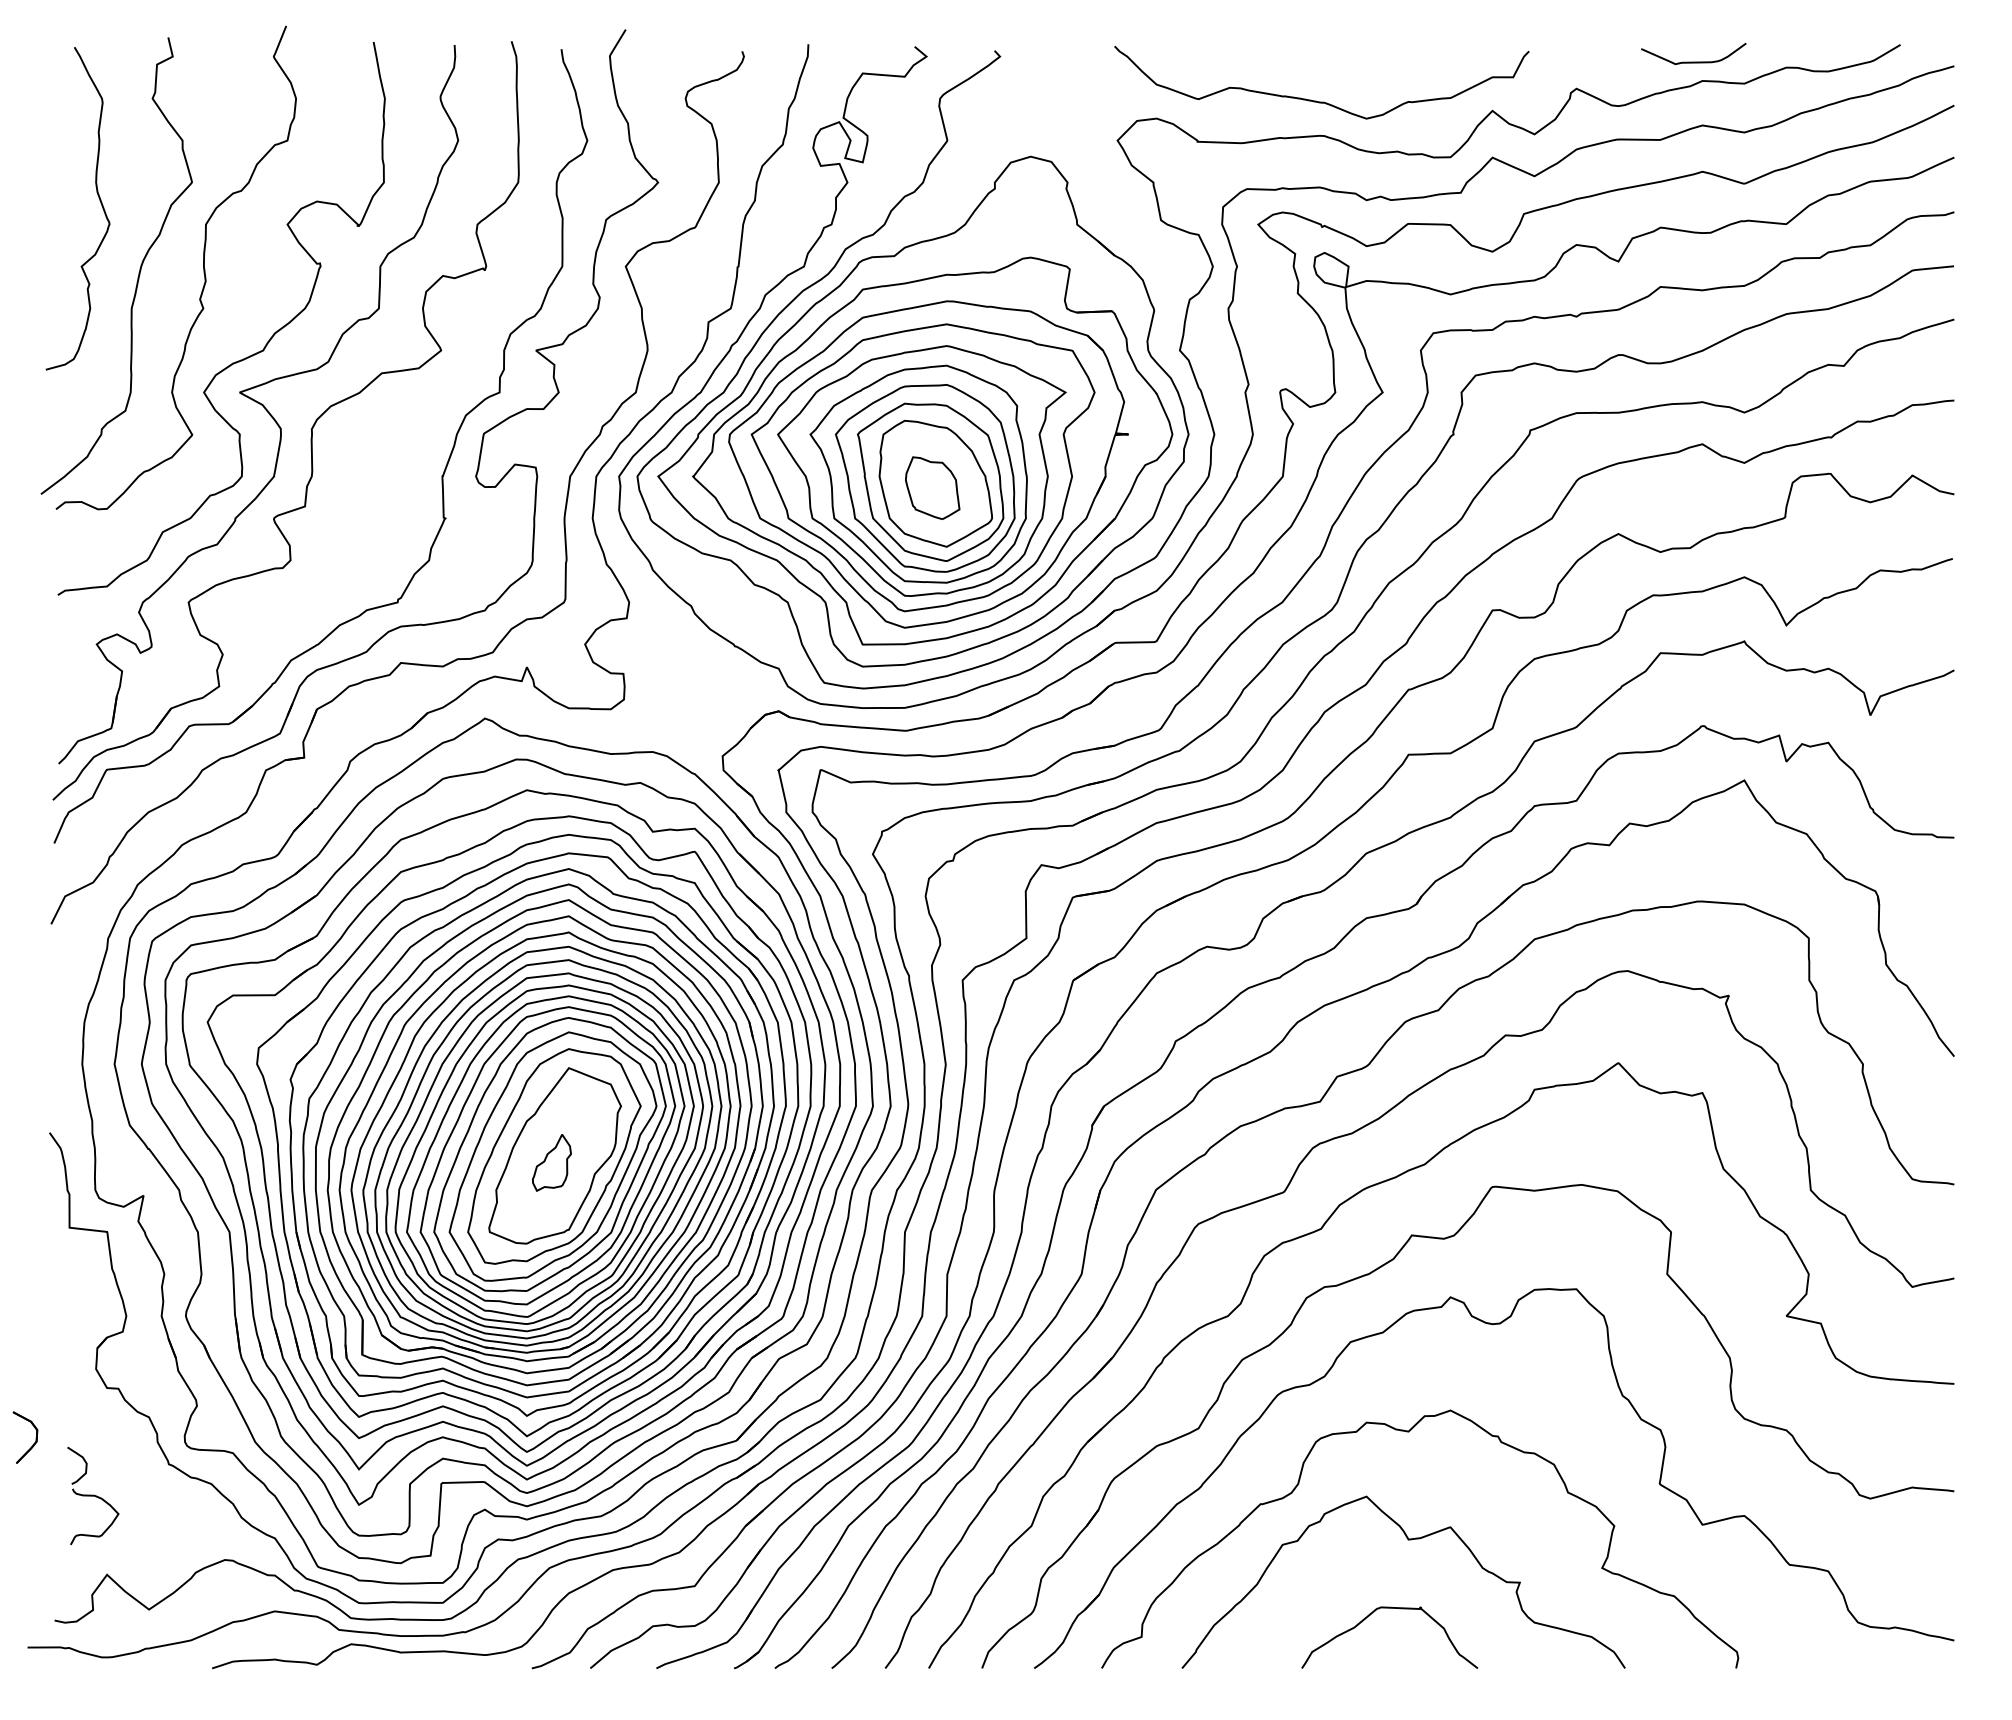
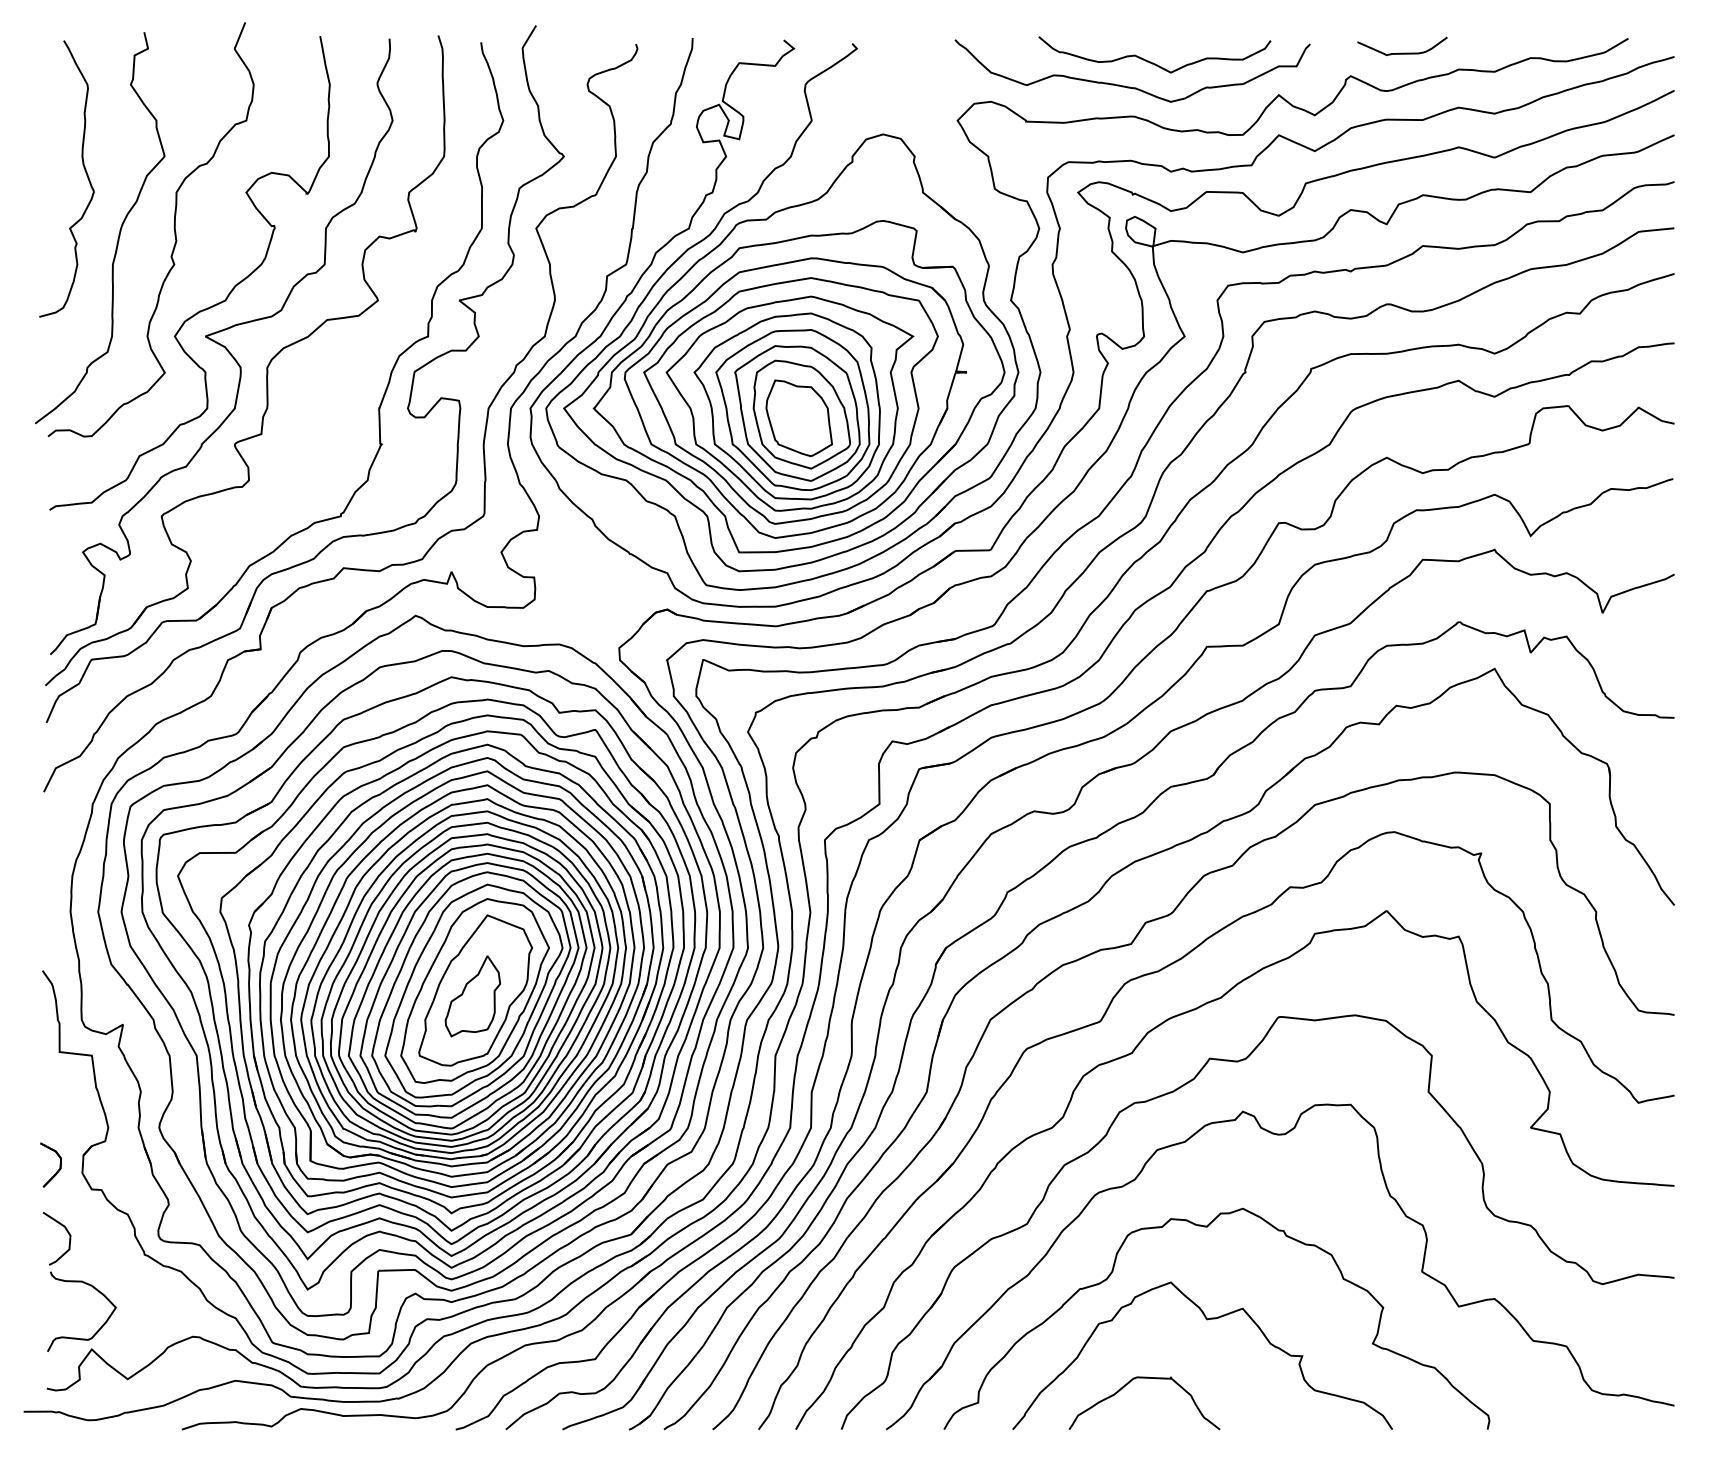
curve: (1693, 61) -> (1402, 52), moved
curve: (1342, 71) -> (1150, 61), added
part: (932, 488) -> (799, 418), size x1.43
part: (551, 1162) -> (472, 996), size x1.67
part: (32, 1444) -> (57, 1170), moved
part: (93, 1495) -> (80, 1281), size x1.67
curve: (1389, 1608) -> (1144, 1378), moved

